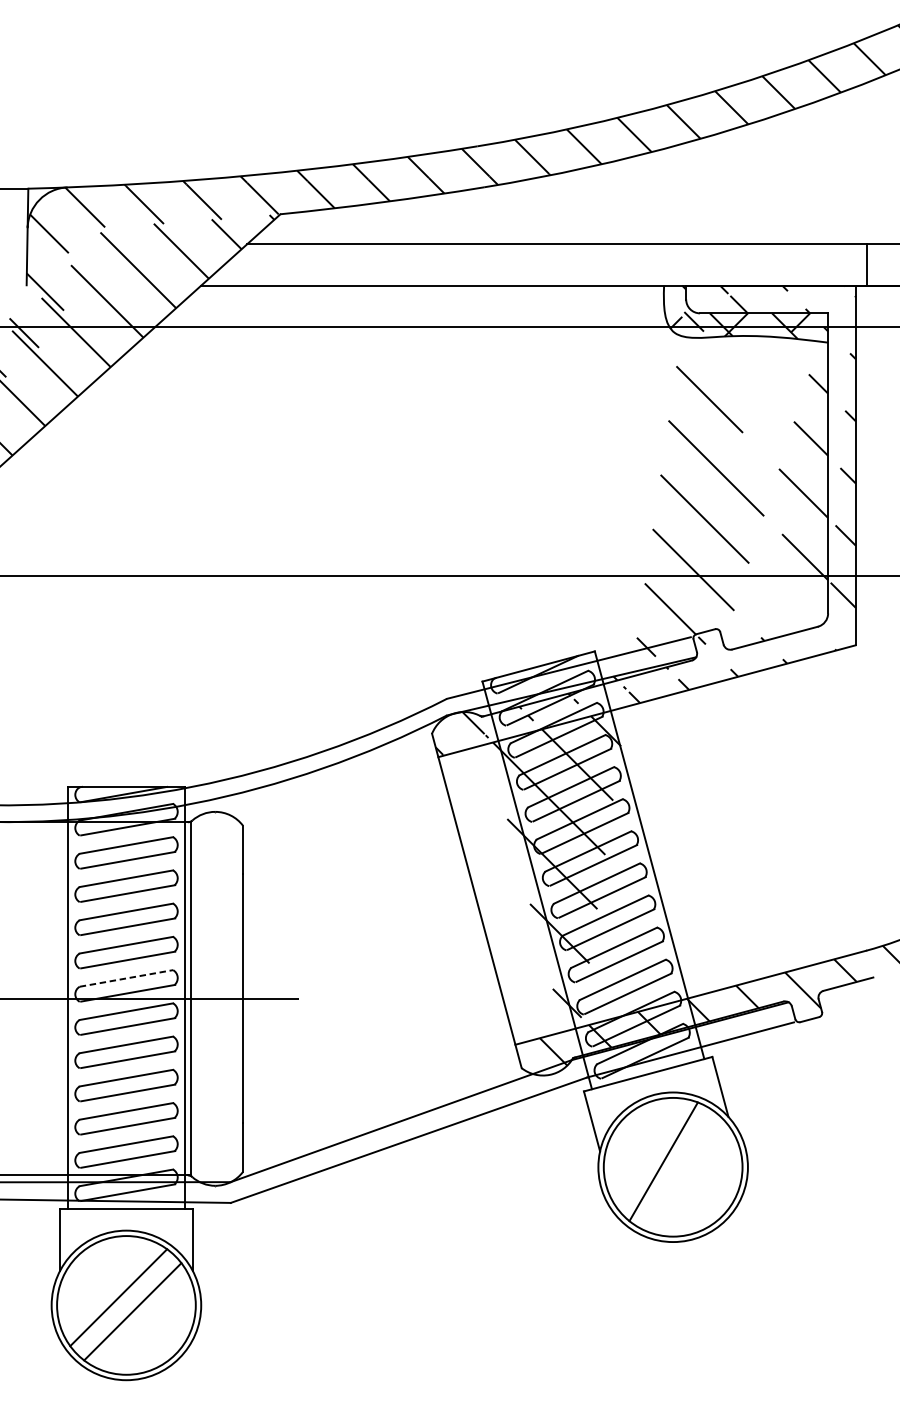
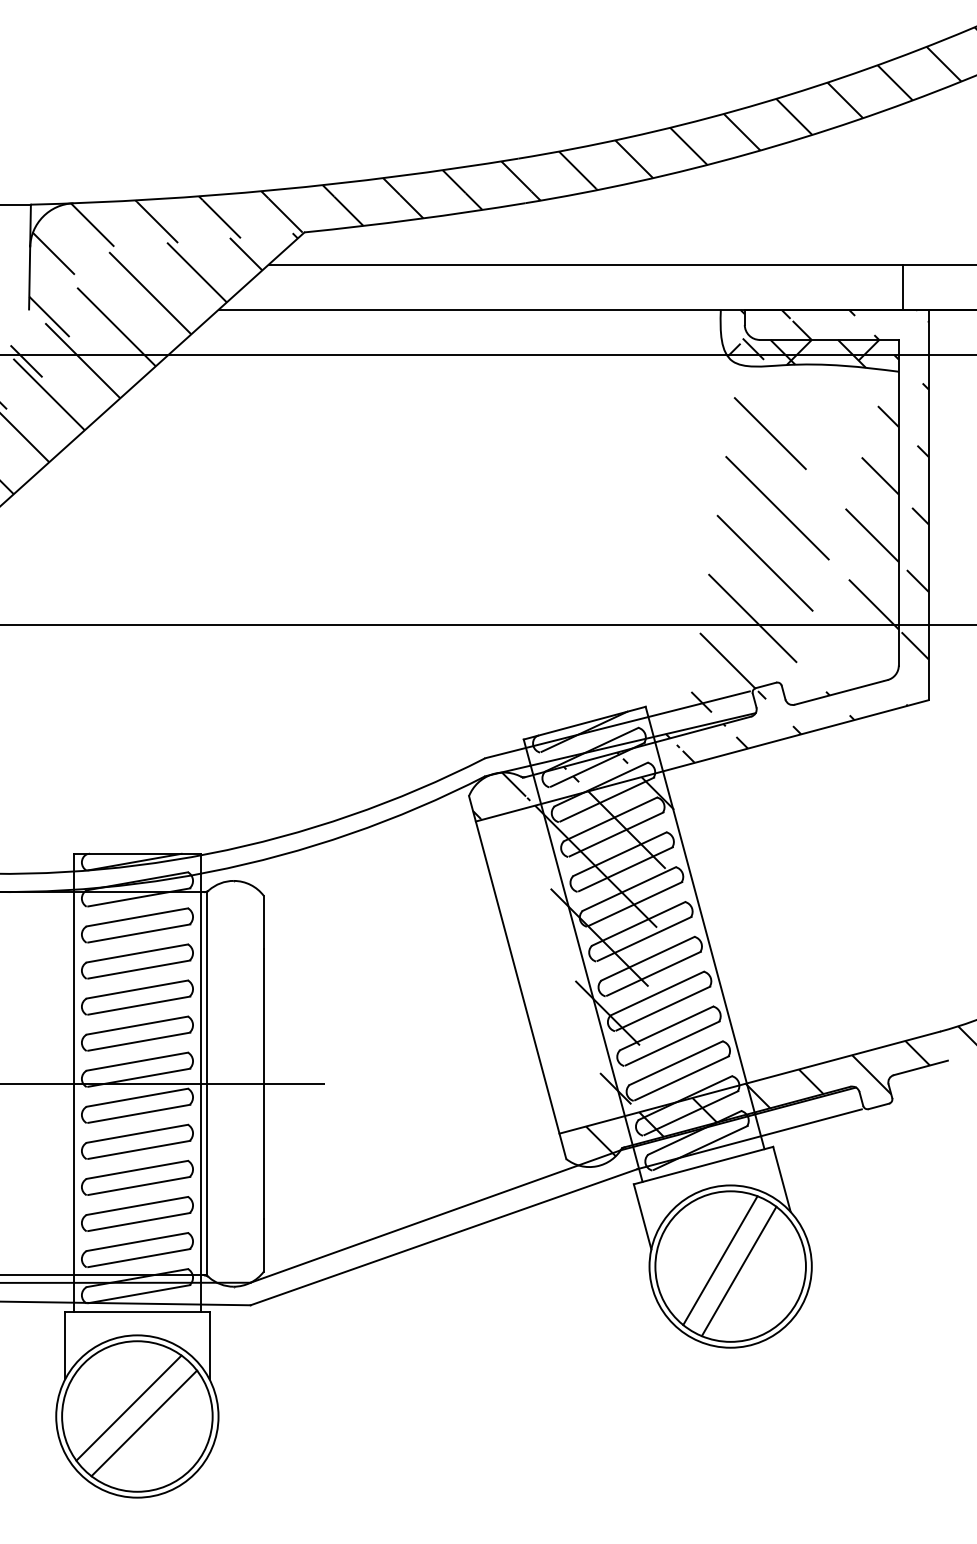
line: (866, 264) -> (902, 286), moved
line: (126, 978) -> (137, 1061), dashed -> solid
line: (680, 1171) -> (738, 1271), added

